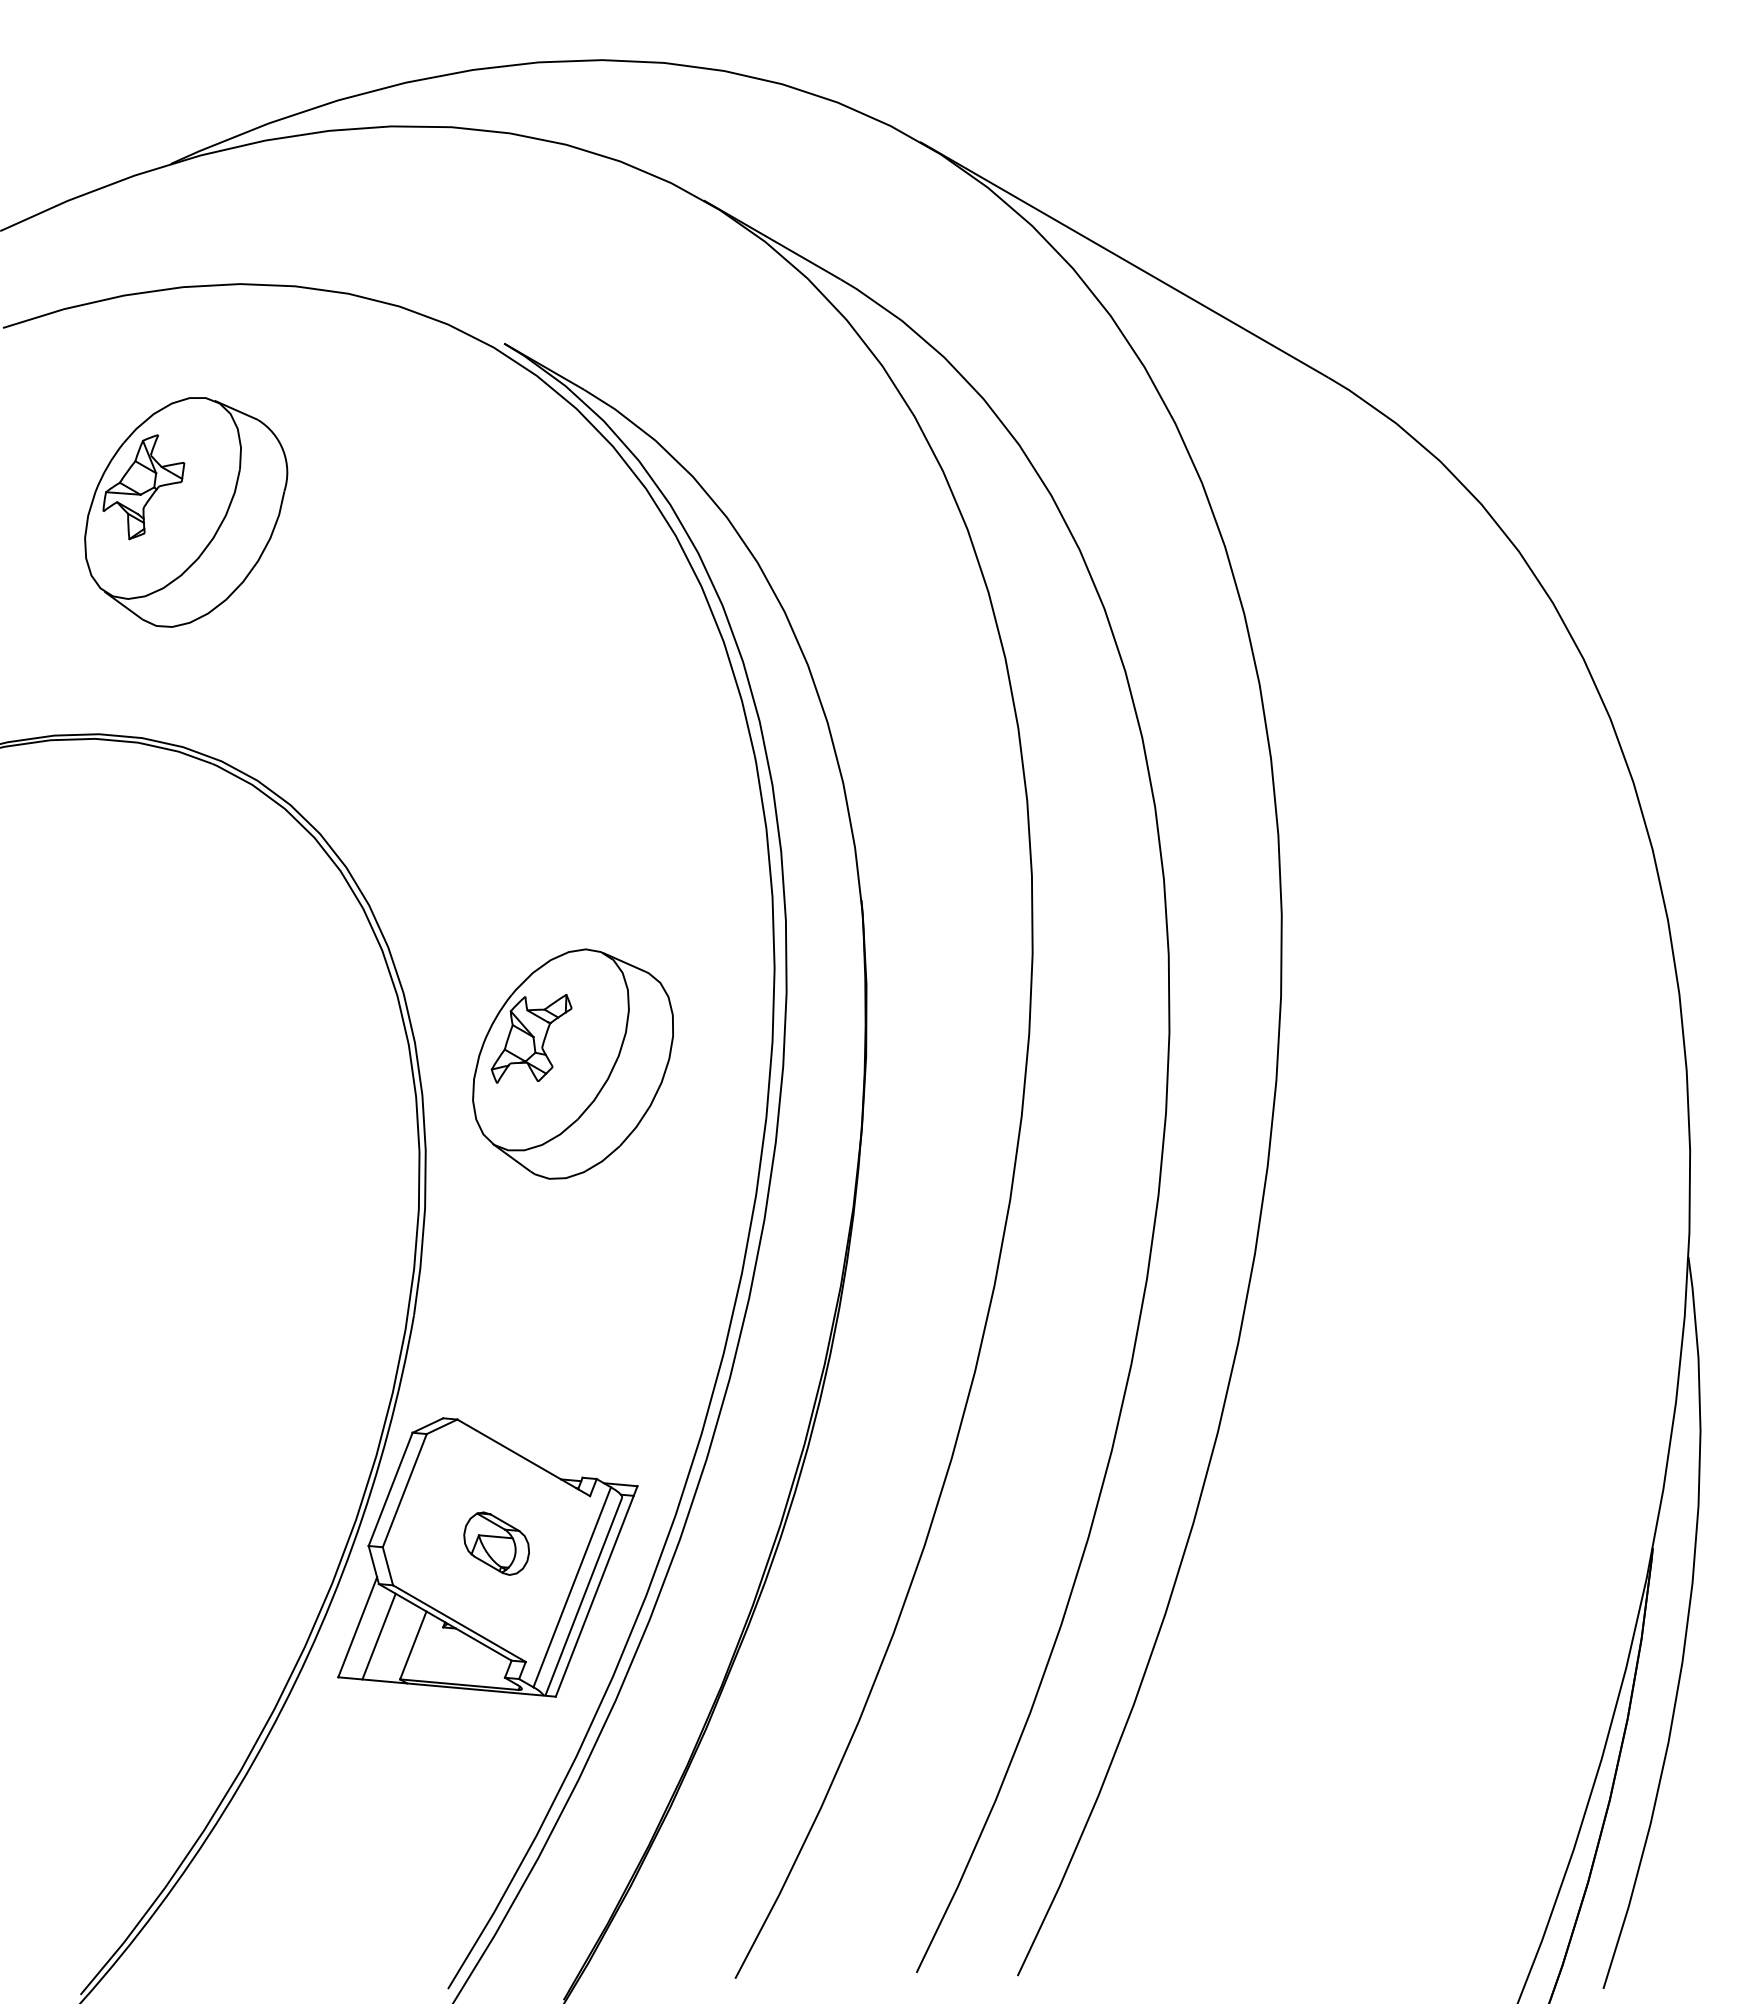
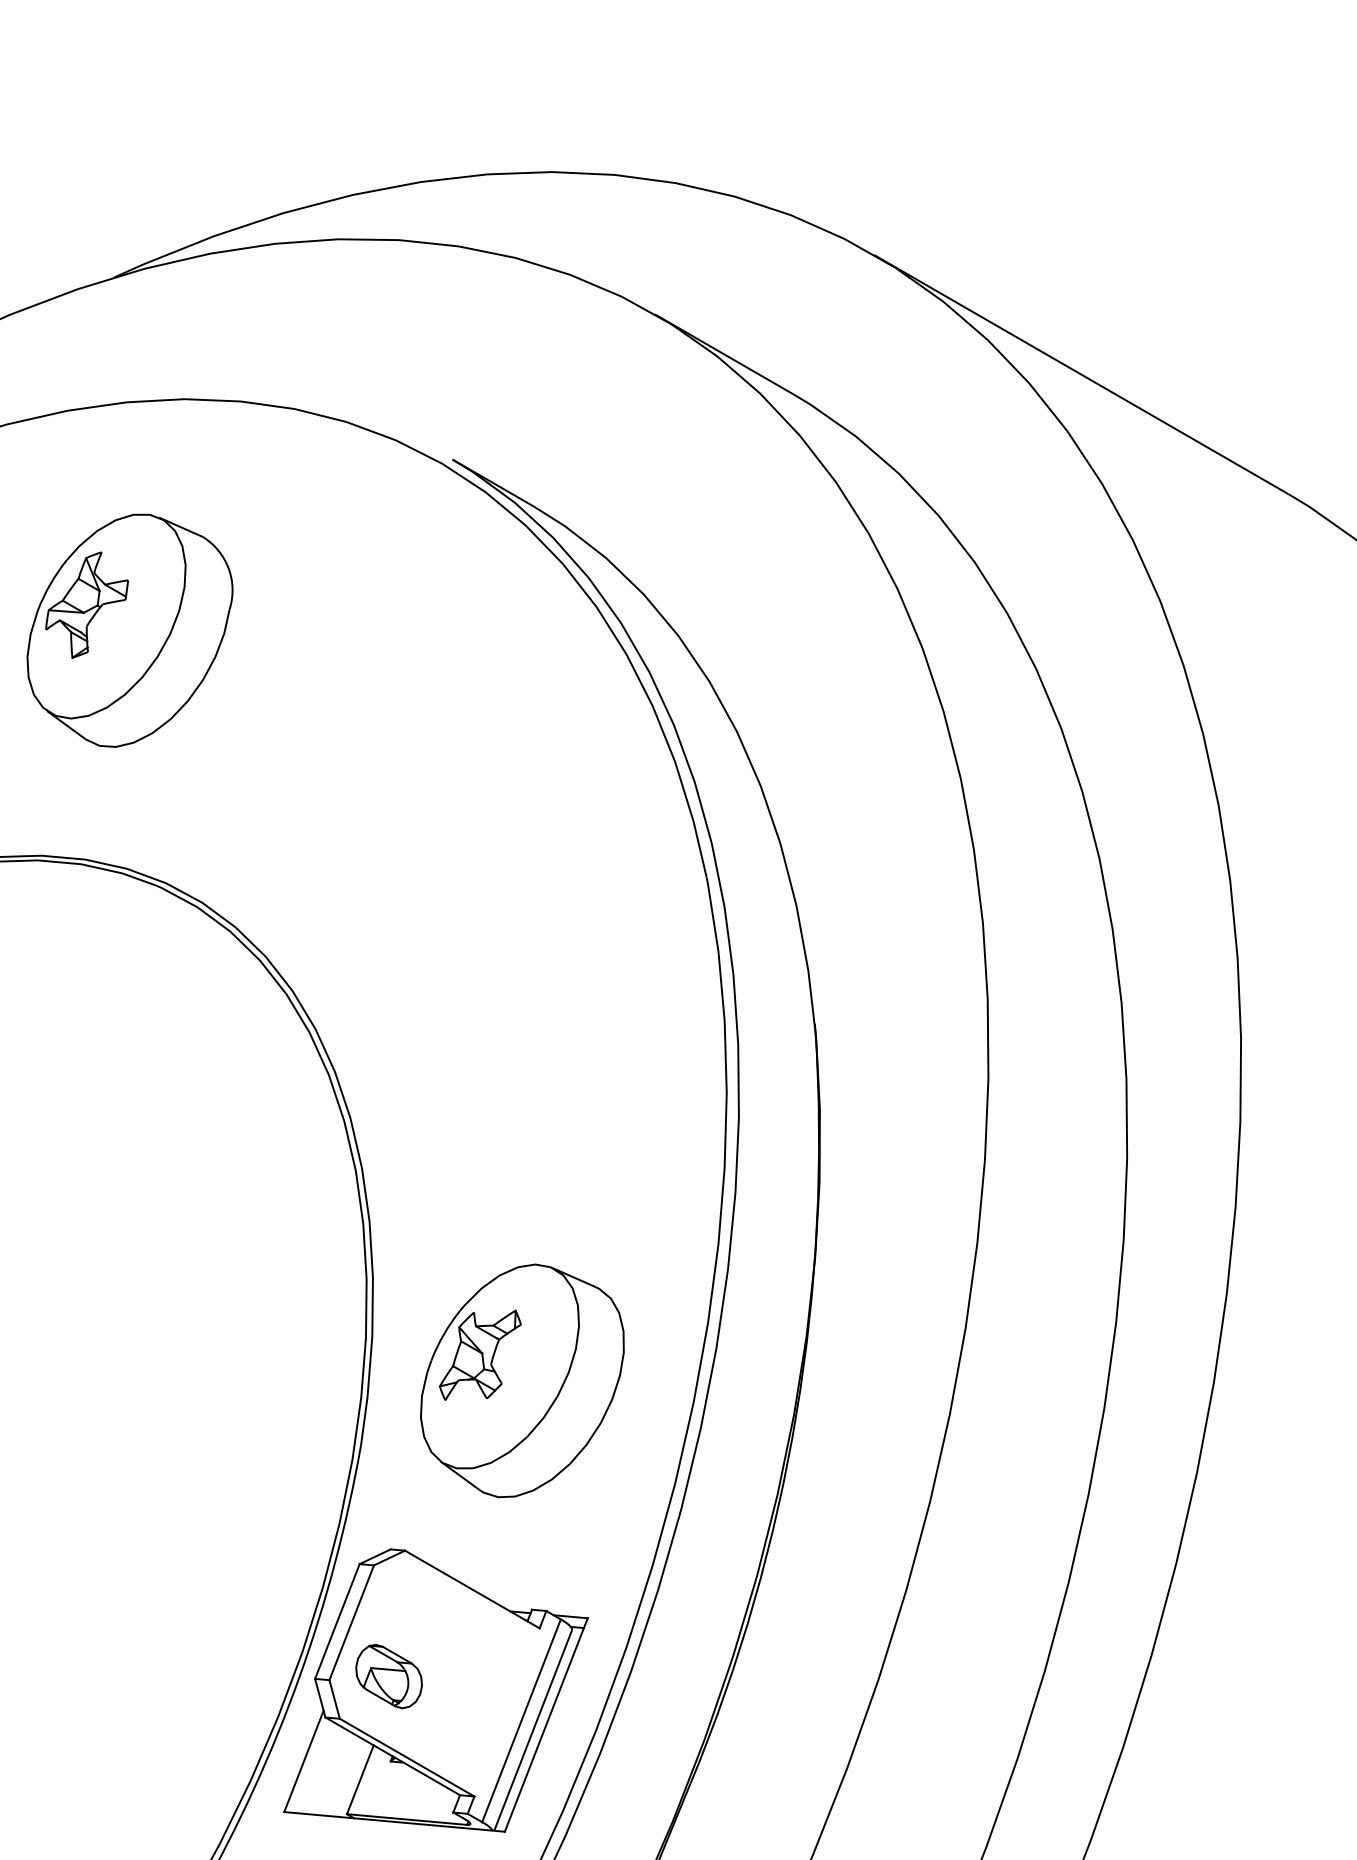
part: (572, 1063) -> (521, 1380), moved
part: (496, 1543) -> (388, 1676), moved
line: (378, 1636) -> (325, 1770), removed

